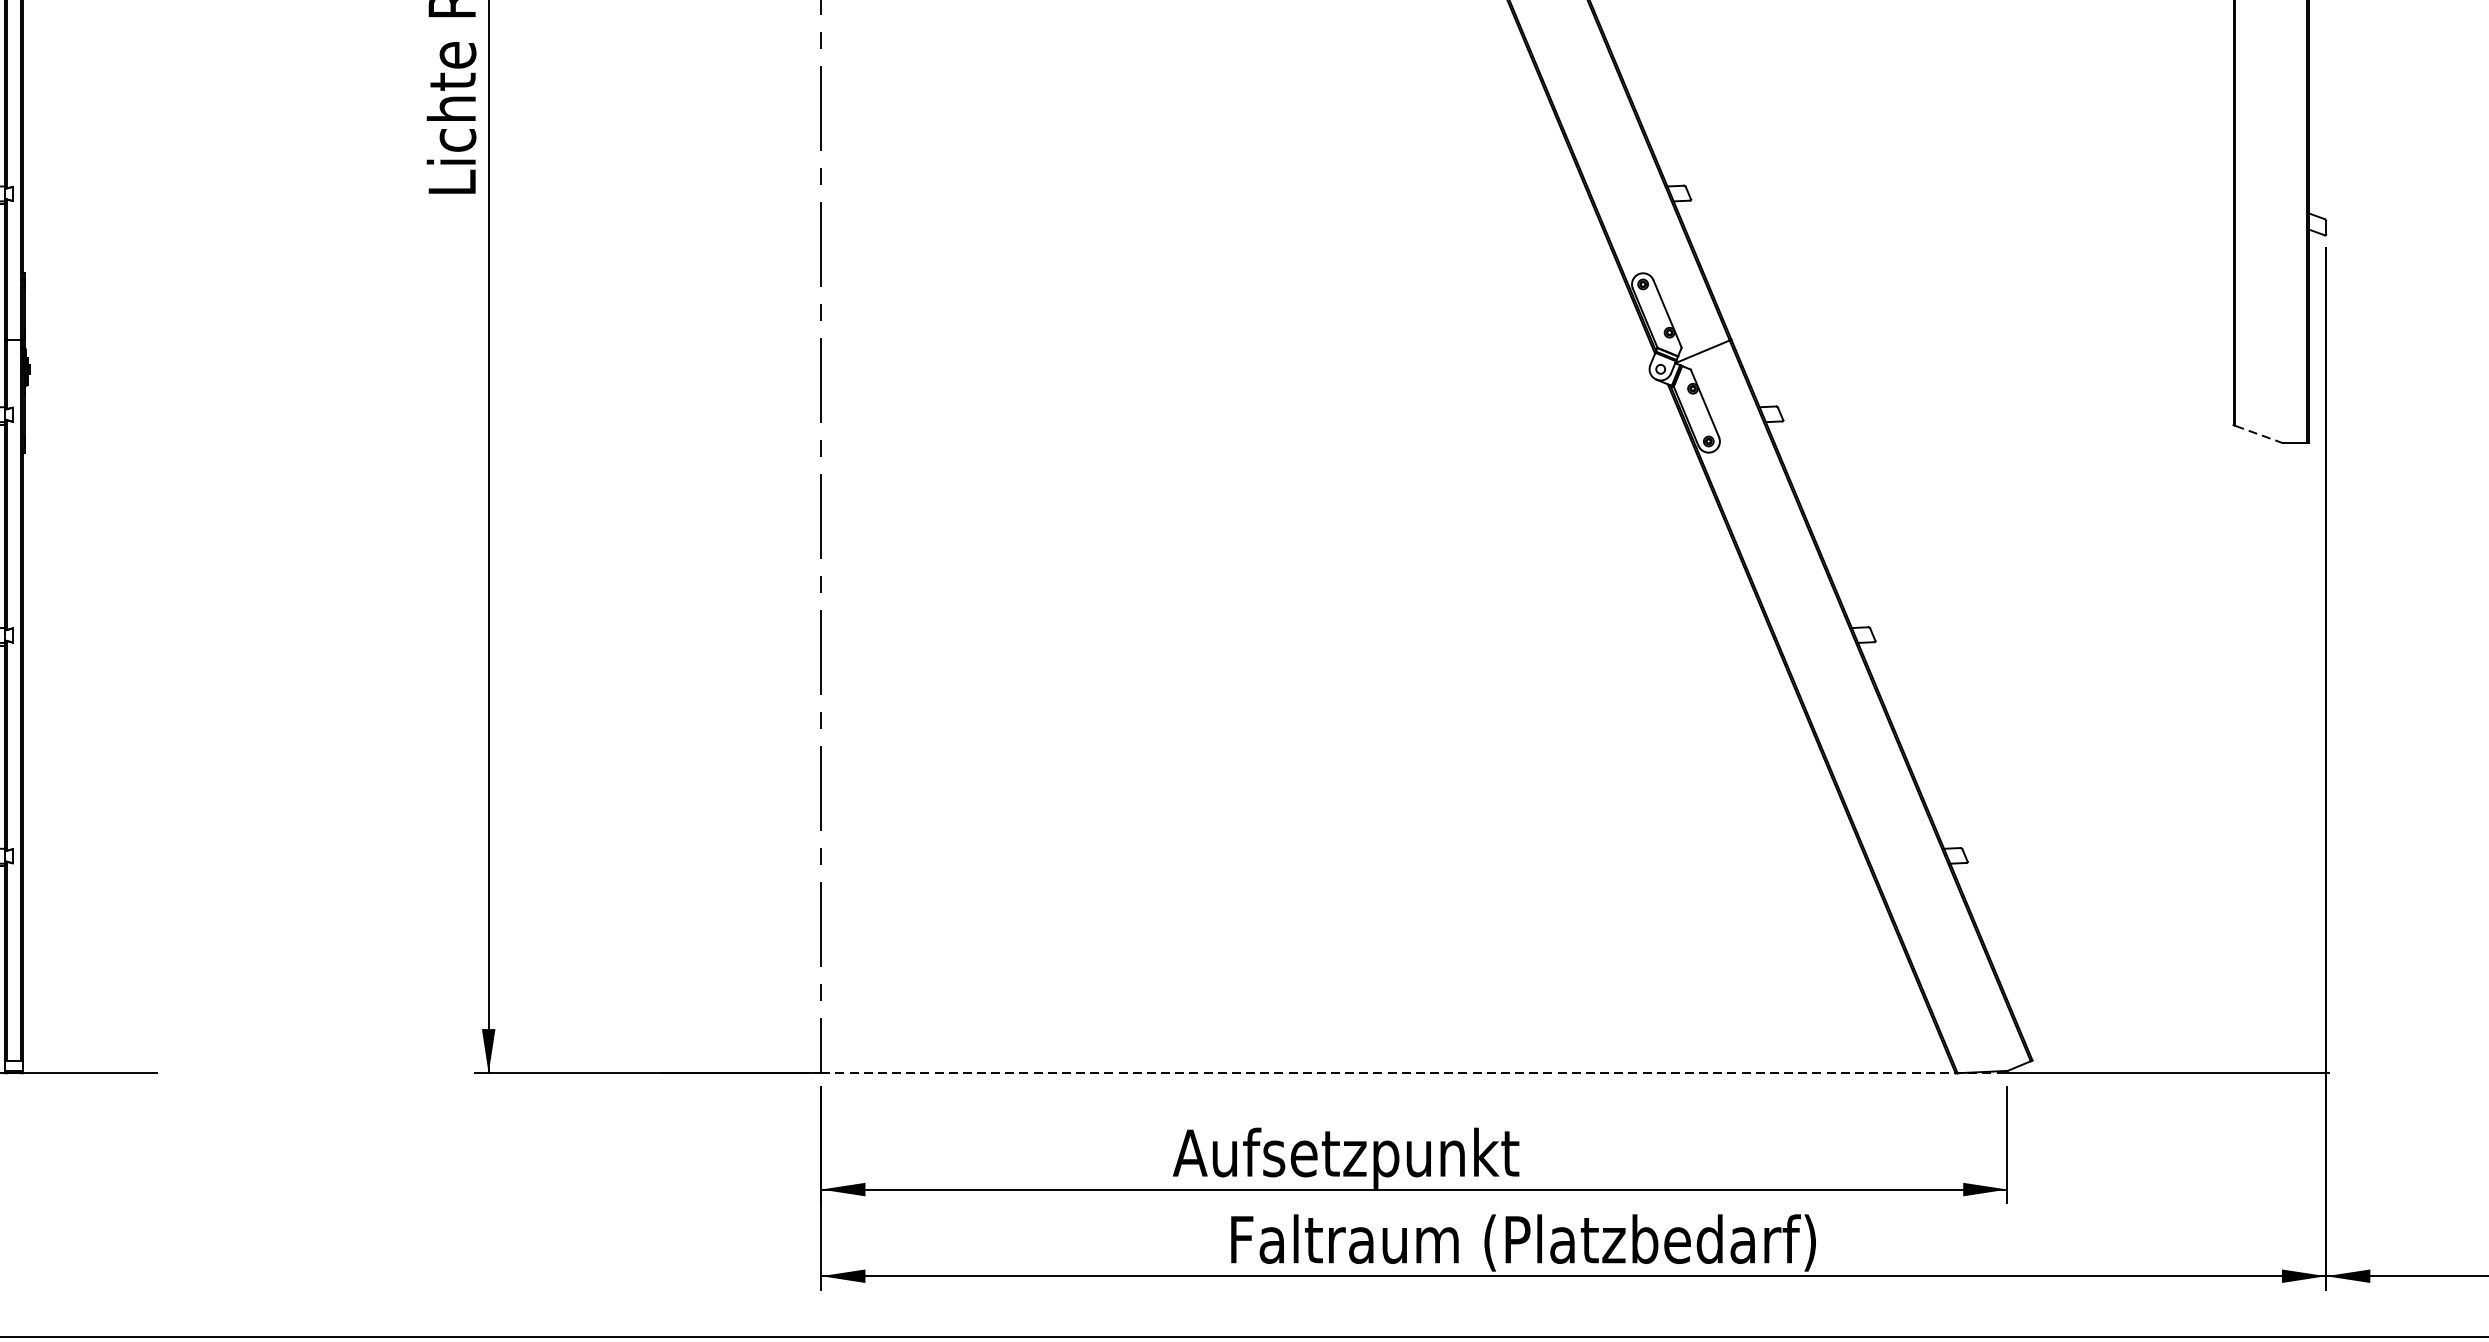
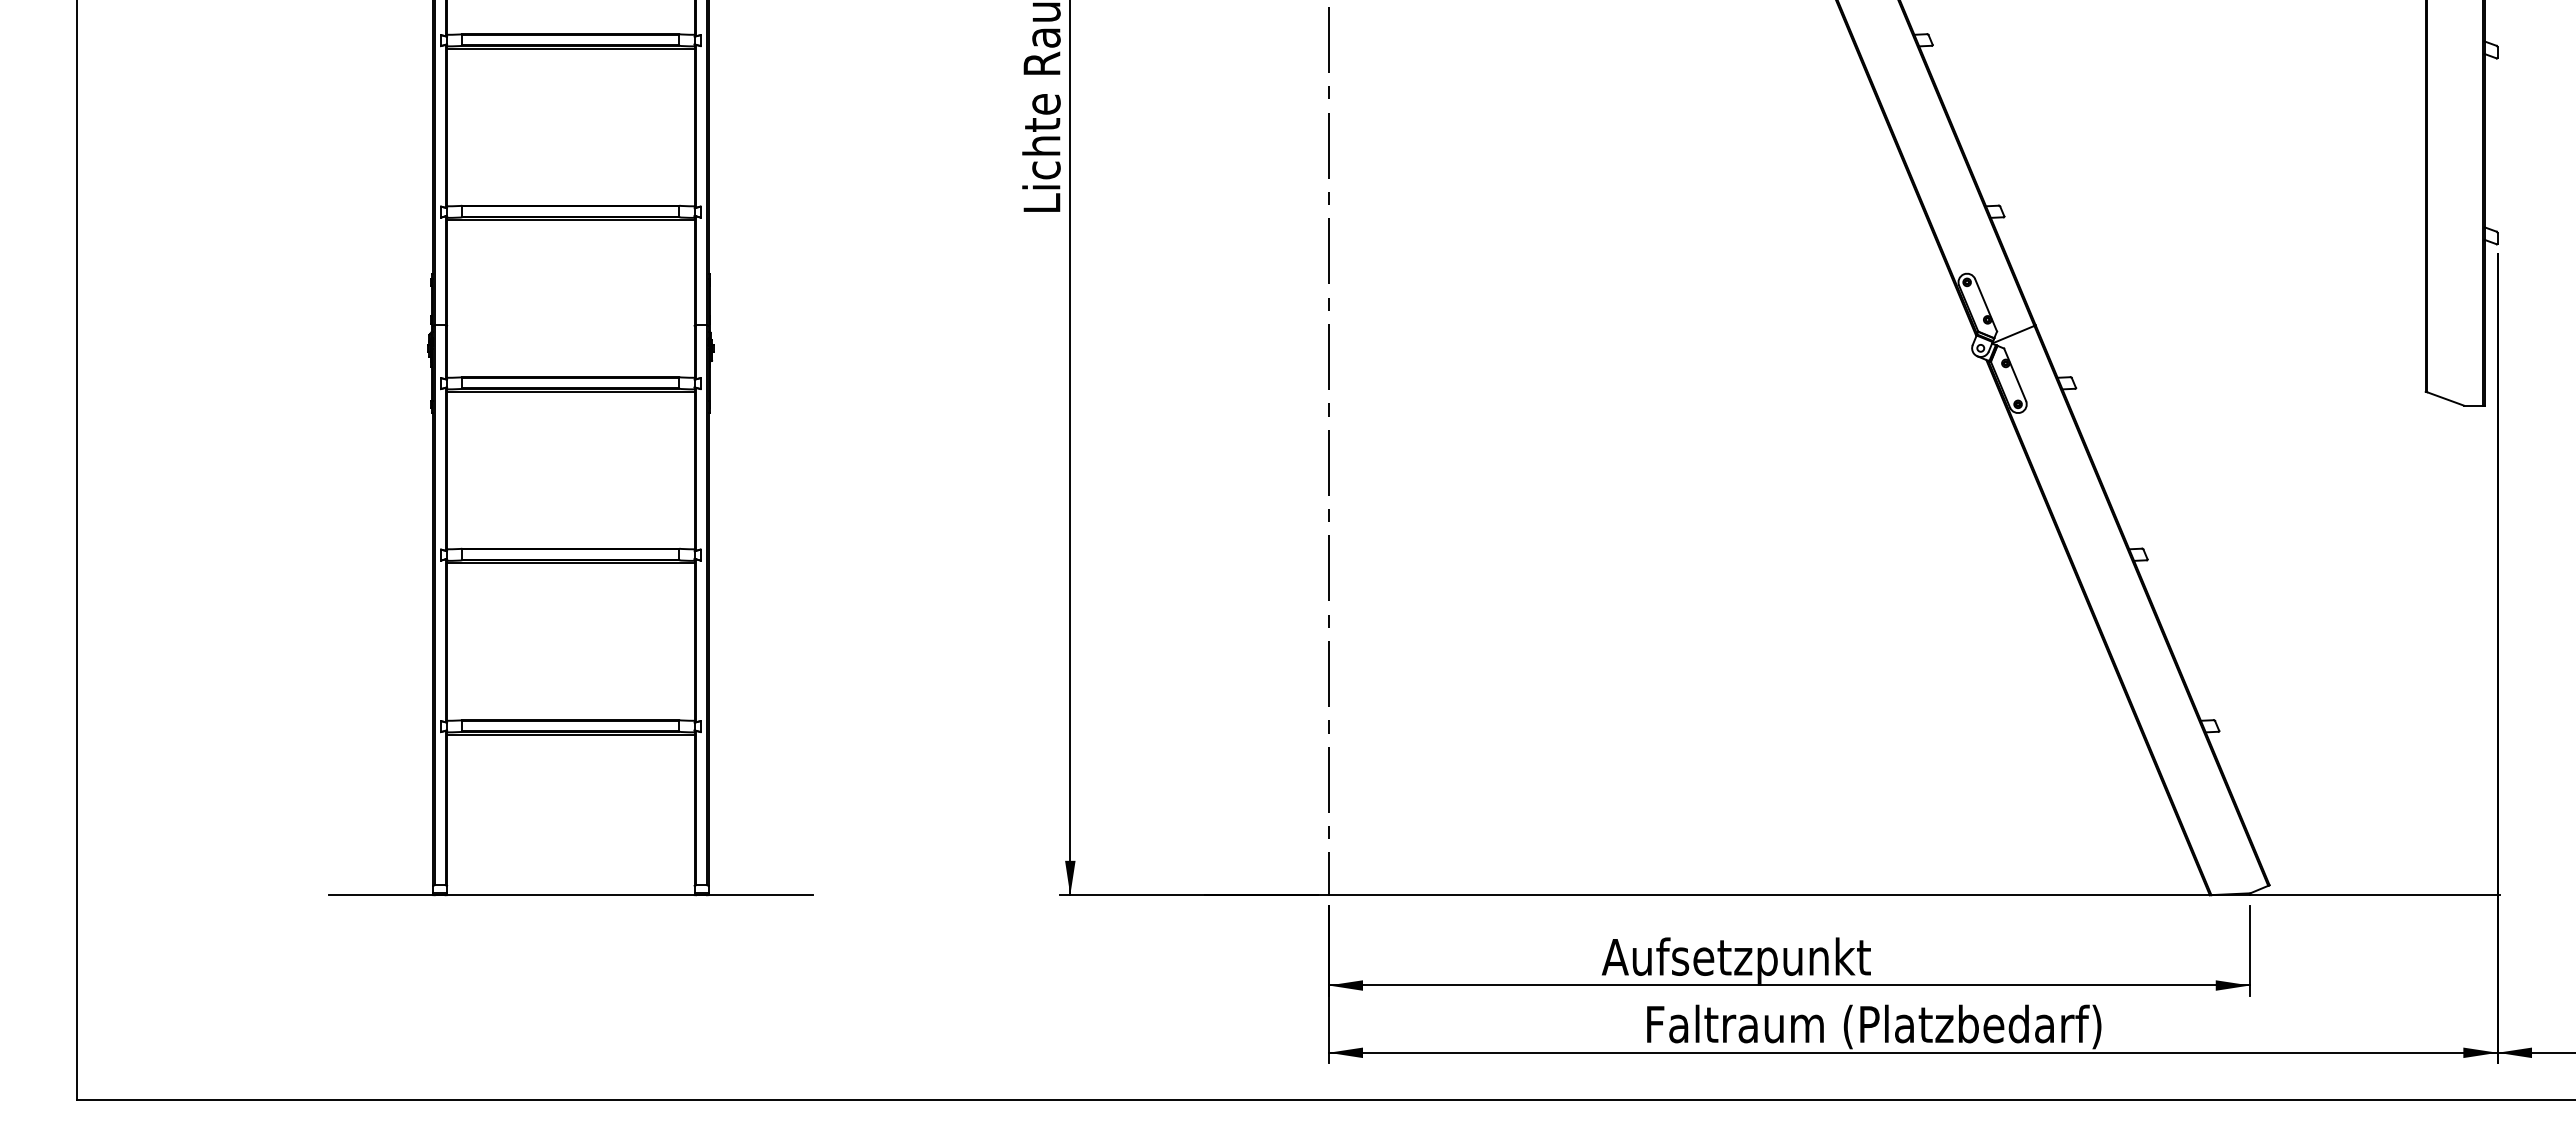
line: (2258, 435) -> (2445, 399), dashed -> solid
line: (1414, 1073) -> (1789, 895), dashed -> solid

